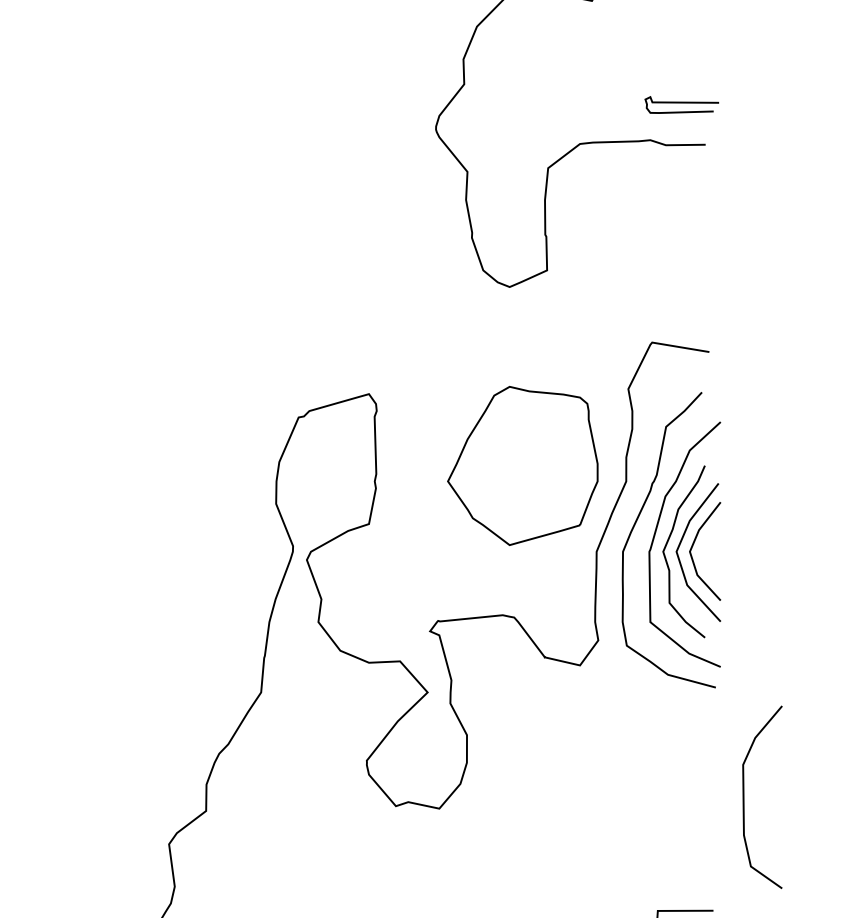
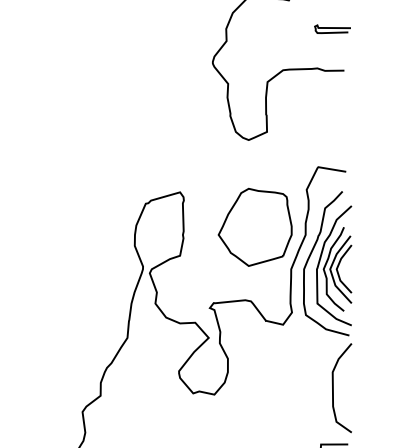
curve: (681, 103) -> (332, 28), moved
curve: (744, 798) -> (333, 388), moved

